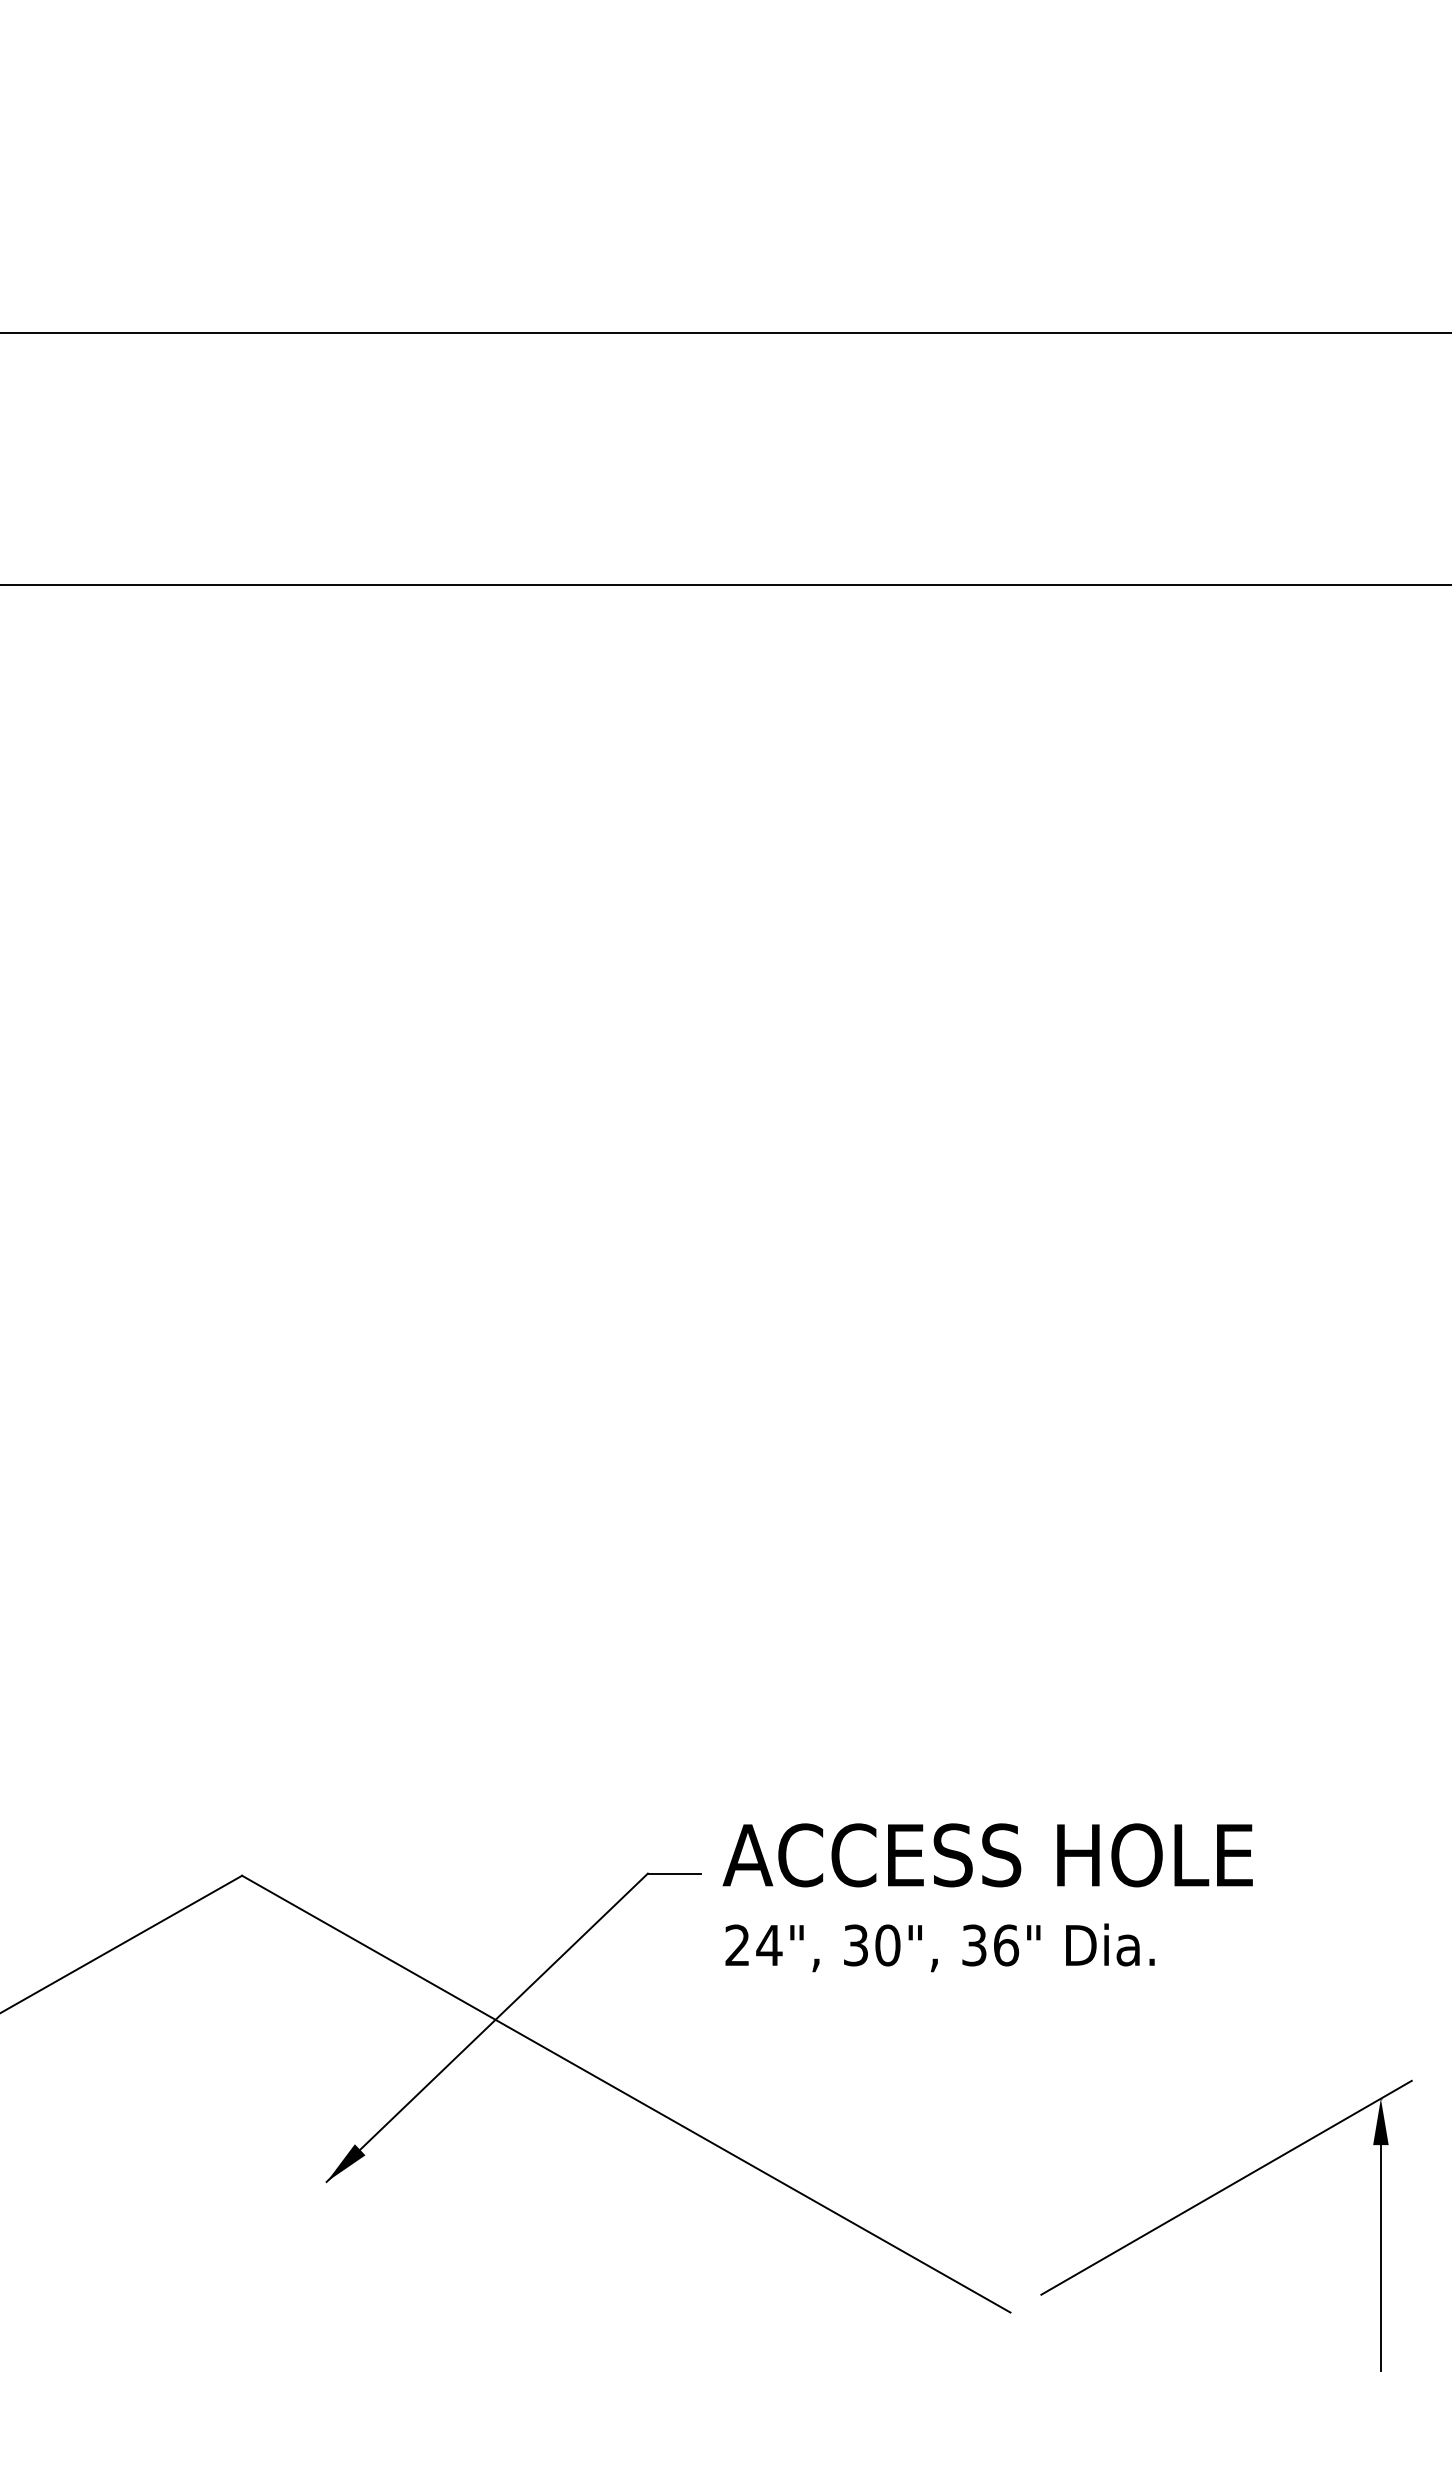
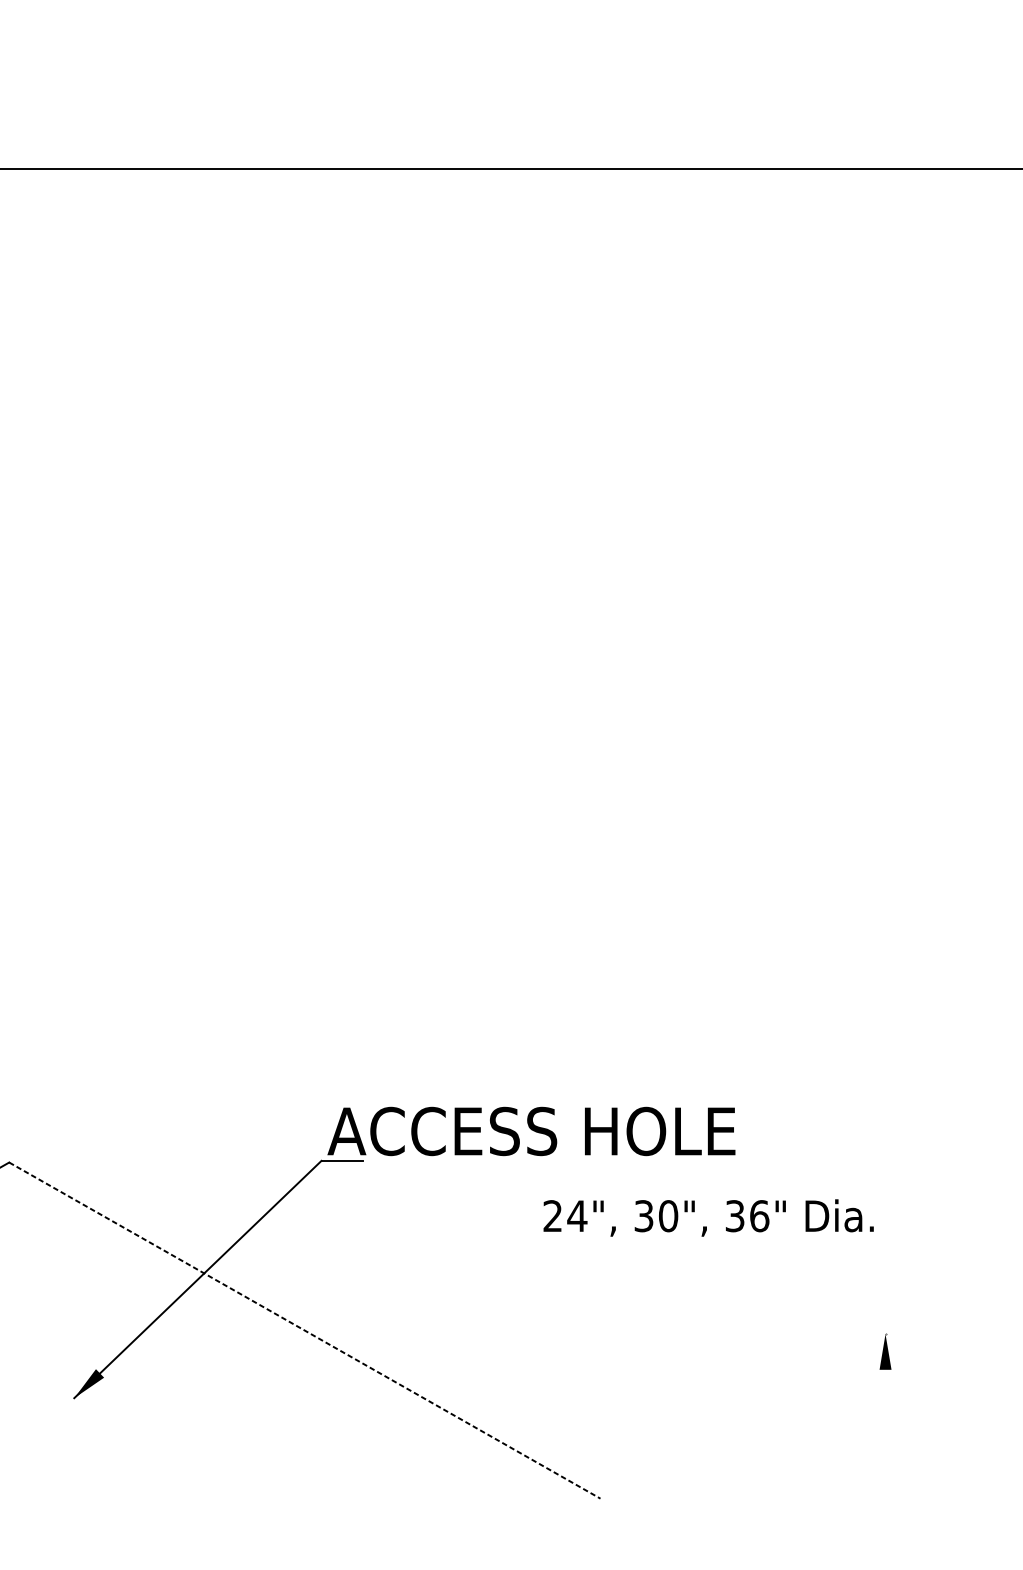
text: (987, 1855) -> (531, 1131), moved
text: (939, 1947) -> (708, 1217), moved
line: (626, 2094) -> (305, 1330), solid -> dashed
line: (1226, 2187) -> (766, 1402), removed
line: (1380, 2257) -> (885, 1456), removed

